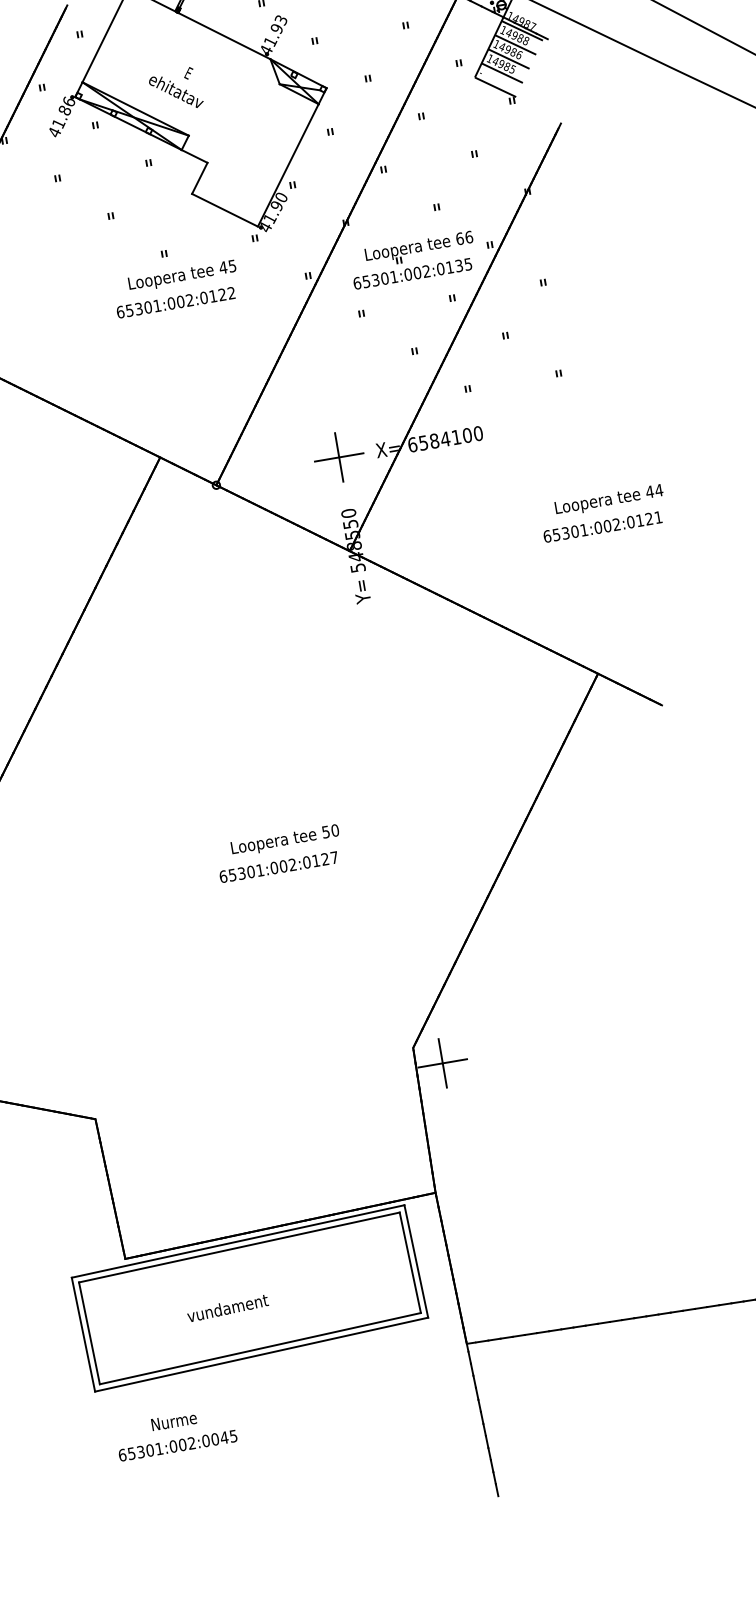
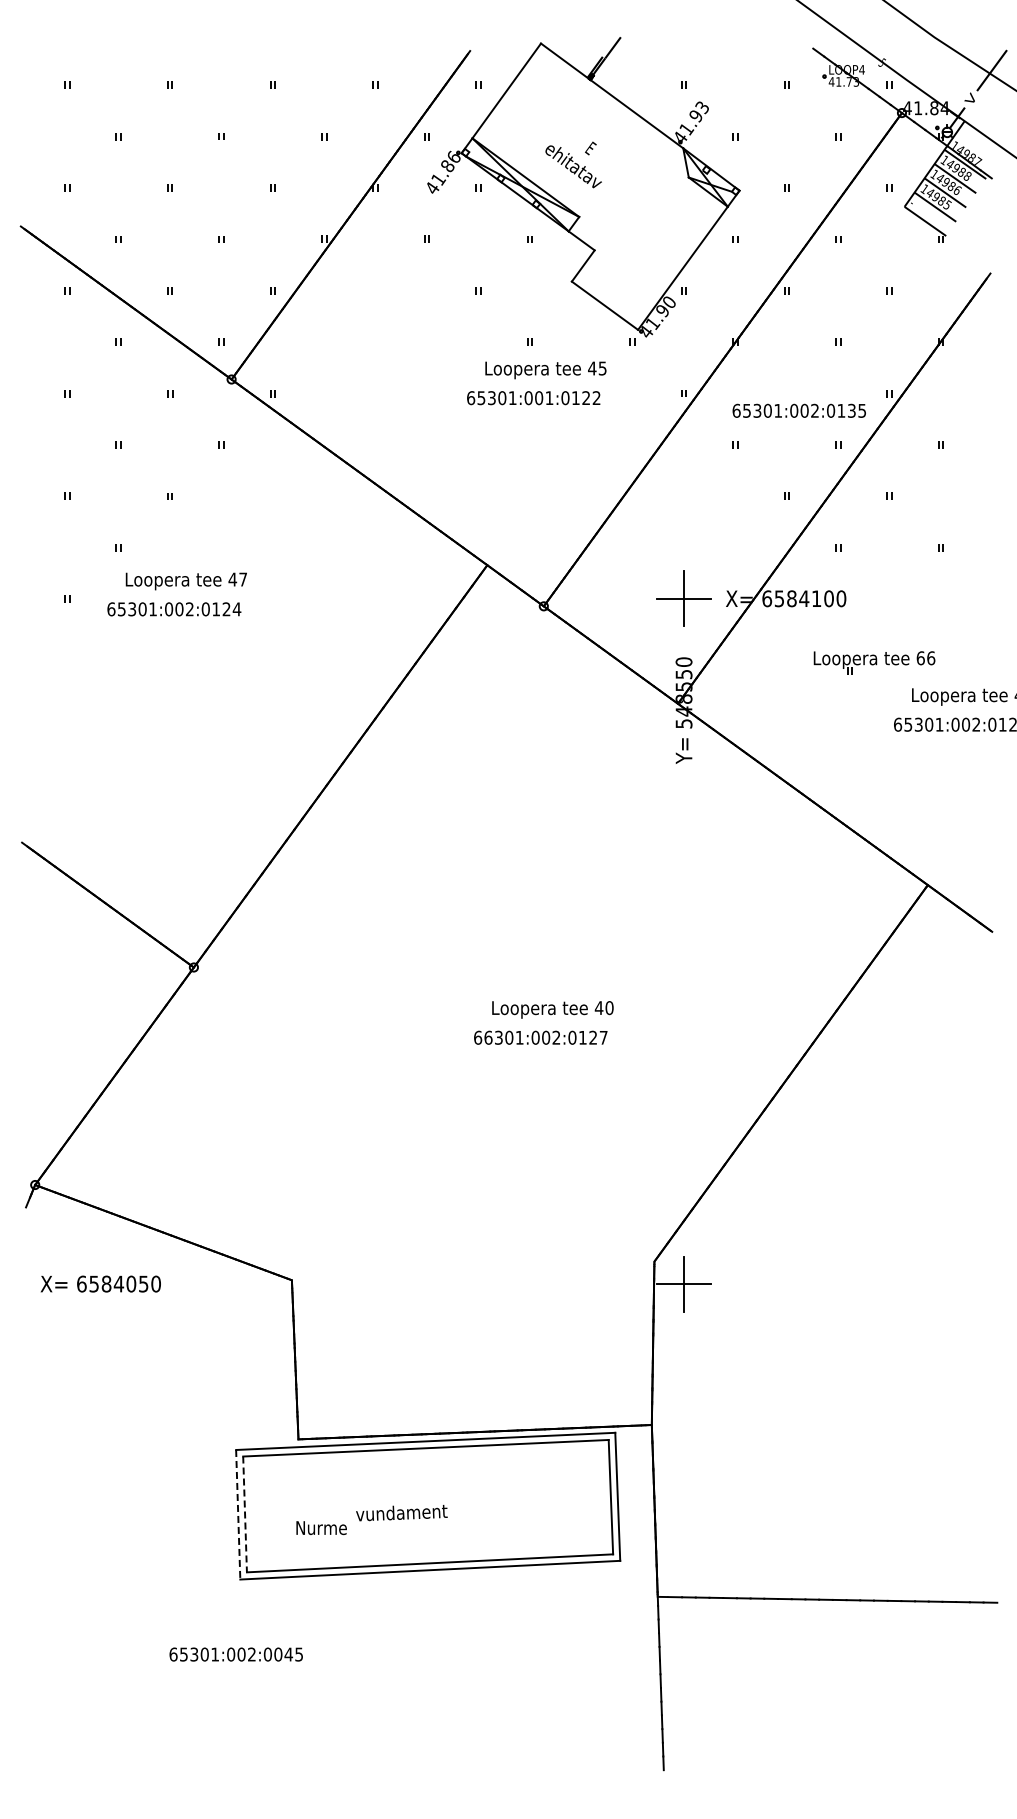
part: (419, 249) -> (874, 662), moved
text: (189, 299) -> (549, 397), 65301:002:0122 -> 65301:001:0122
text: (325, 832) -> (598, 1008), 50 -> 40
text: (232, 874) -> (488, 1037), 65301:002:0127 -> 66301:002:0127
line: (89, 1333) -> (245, 1514), solid -> dashed
line: (83, 1334) -> (238, 1514), solid -> dashed
text: (174, 1421) -> (321, 1528), moved
text: (177, 1445) -> (235, 1654), moved

